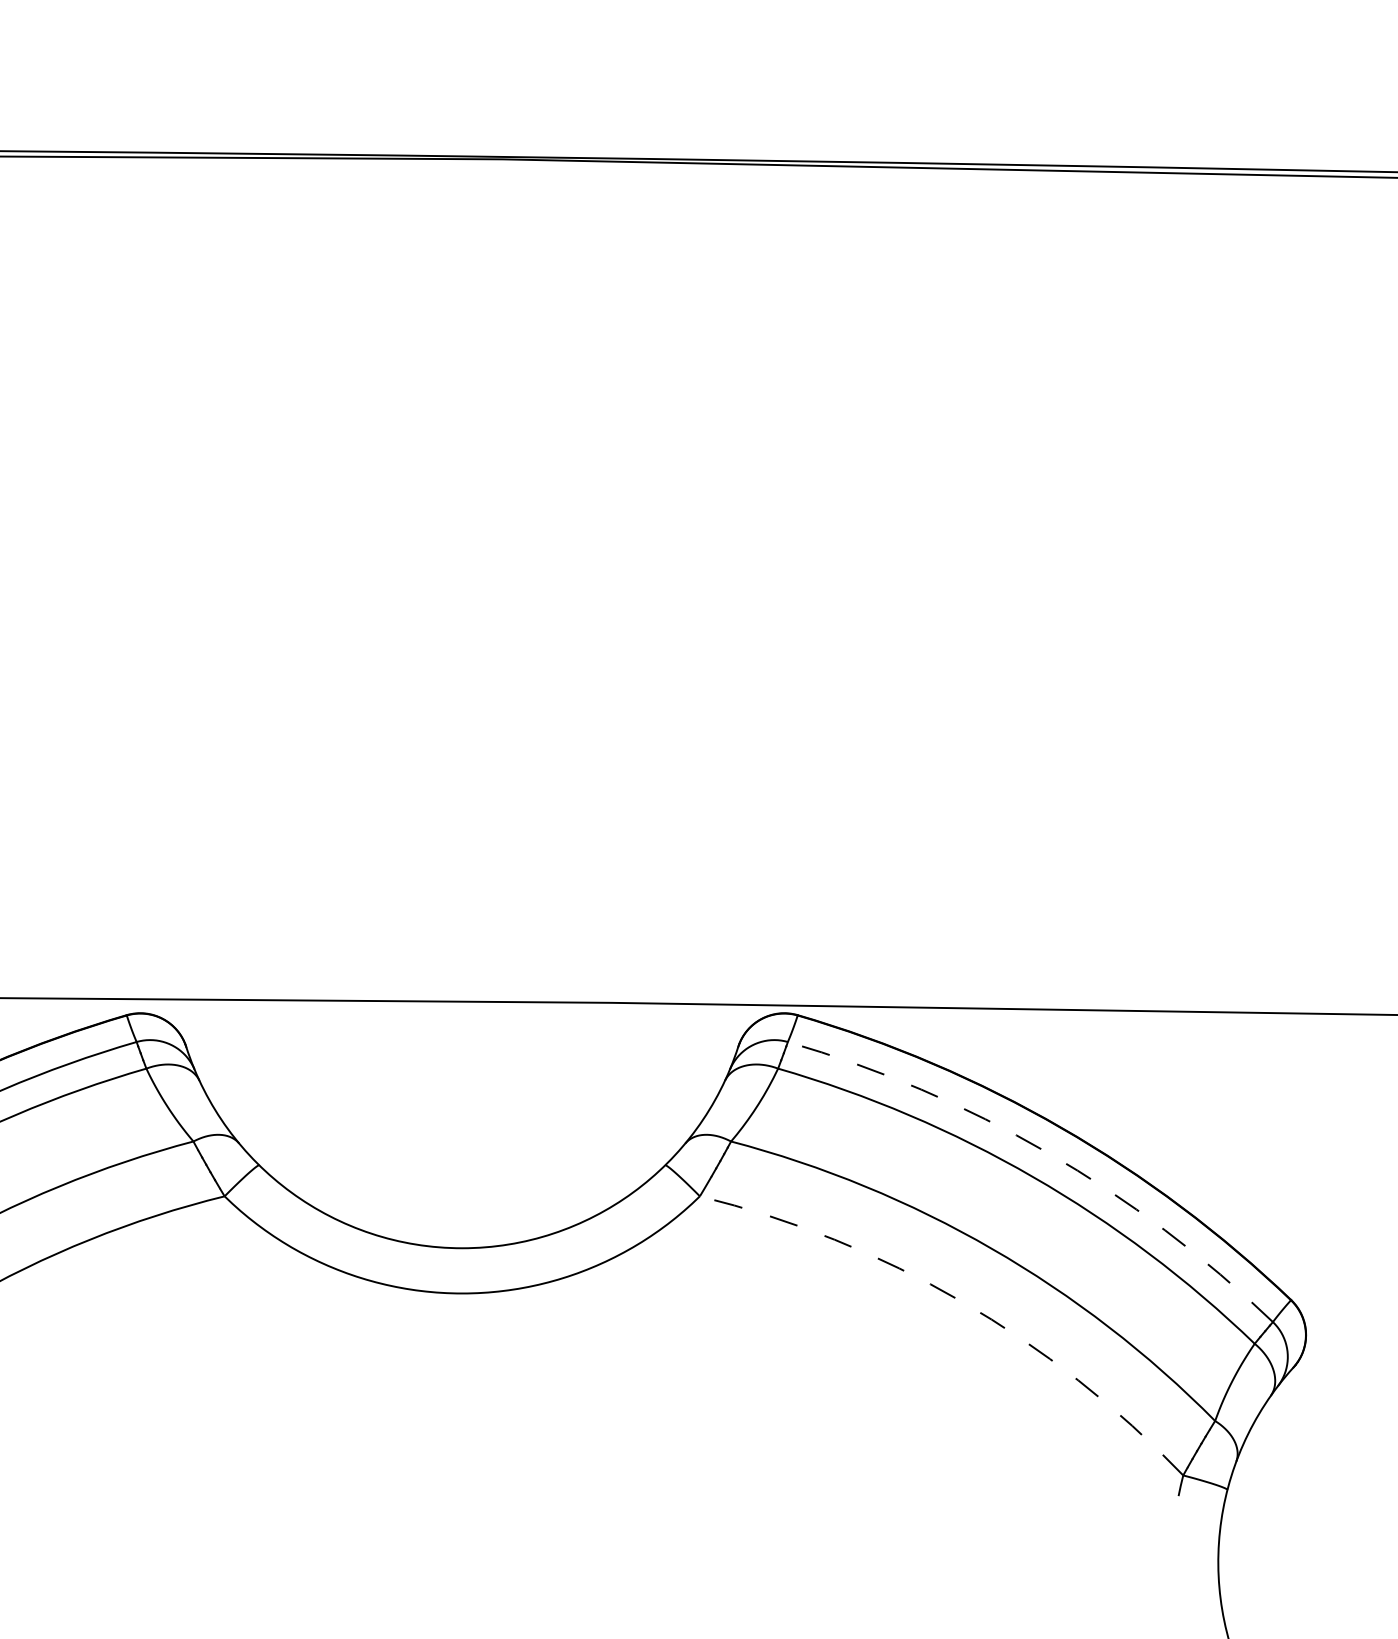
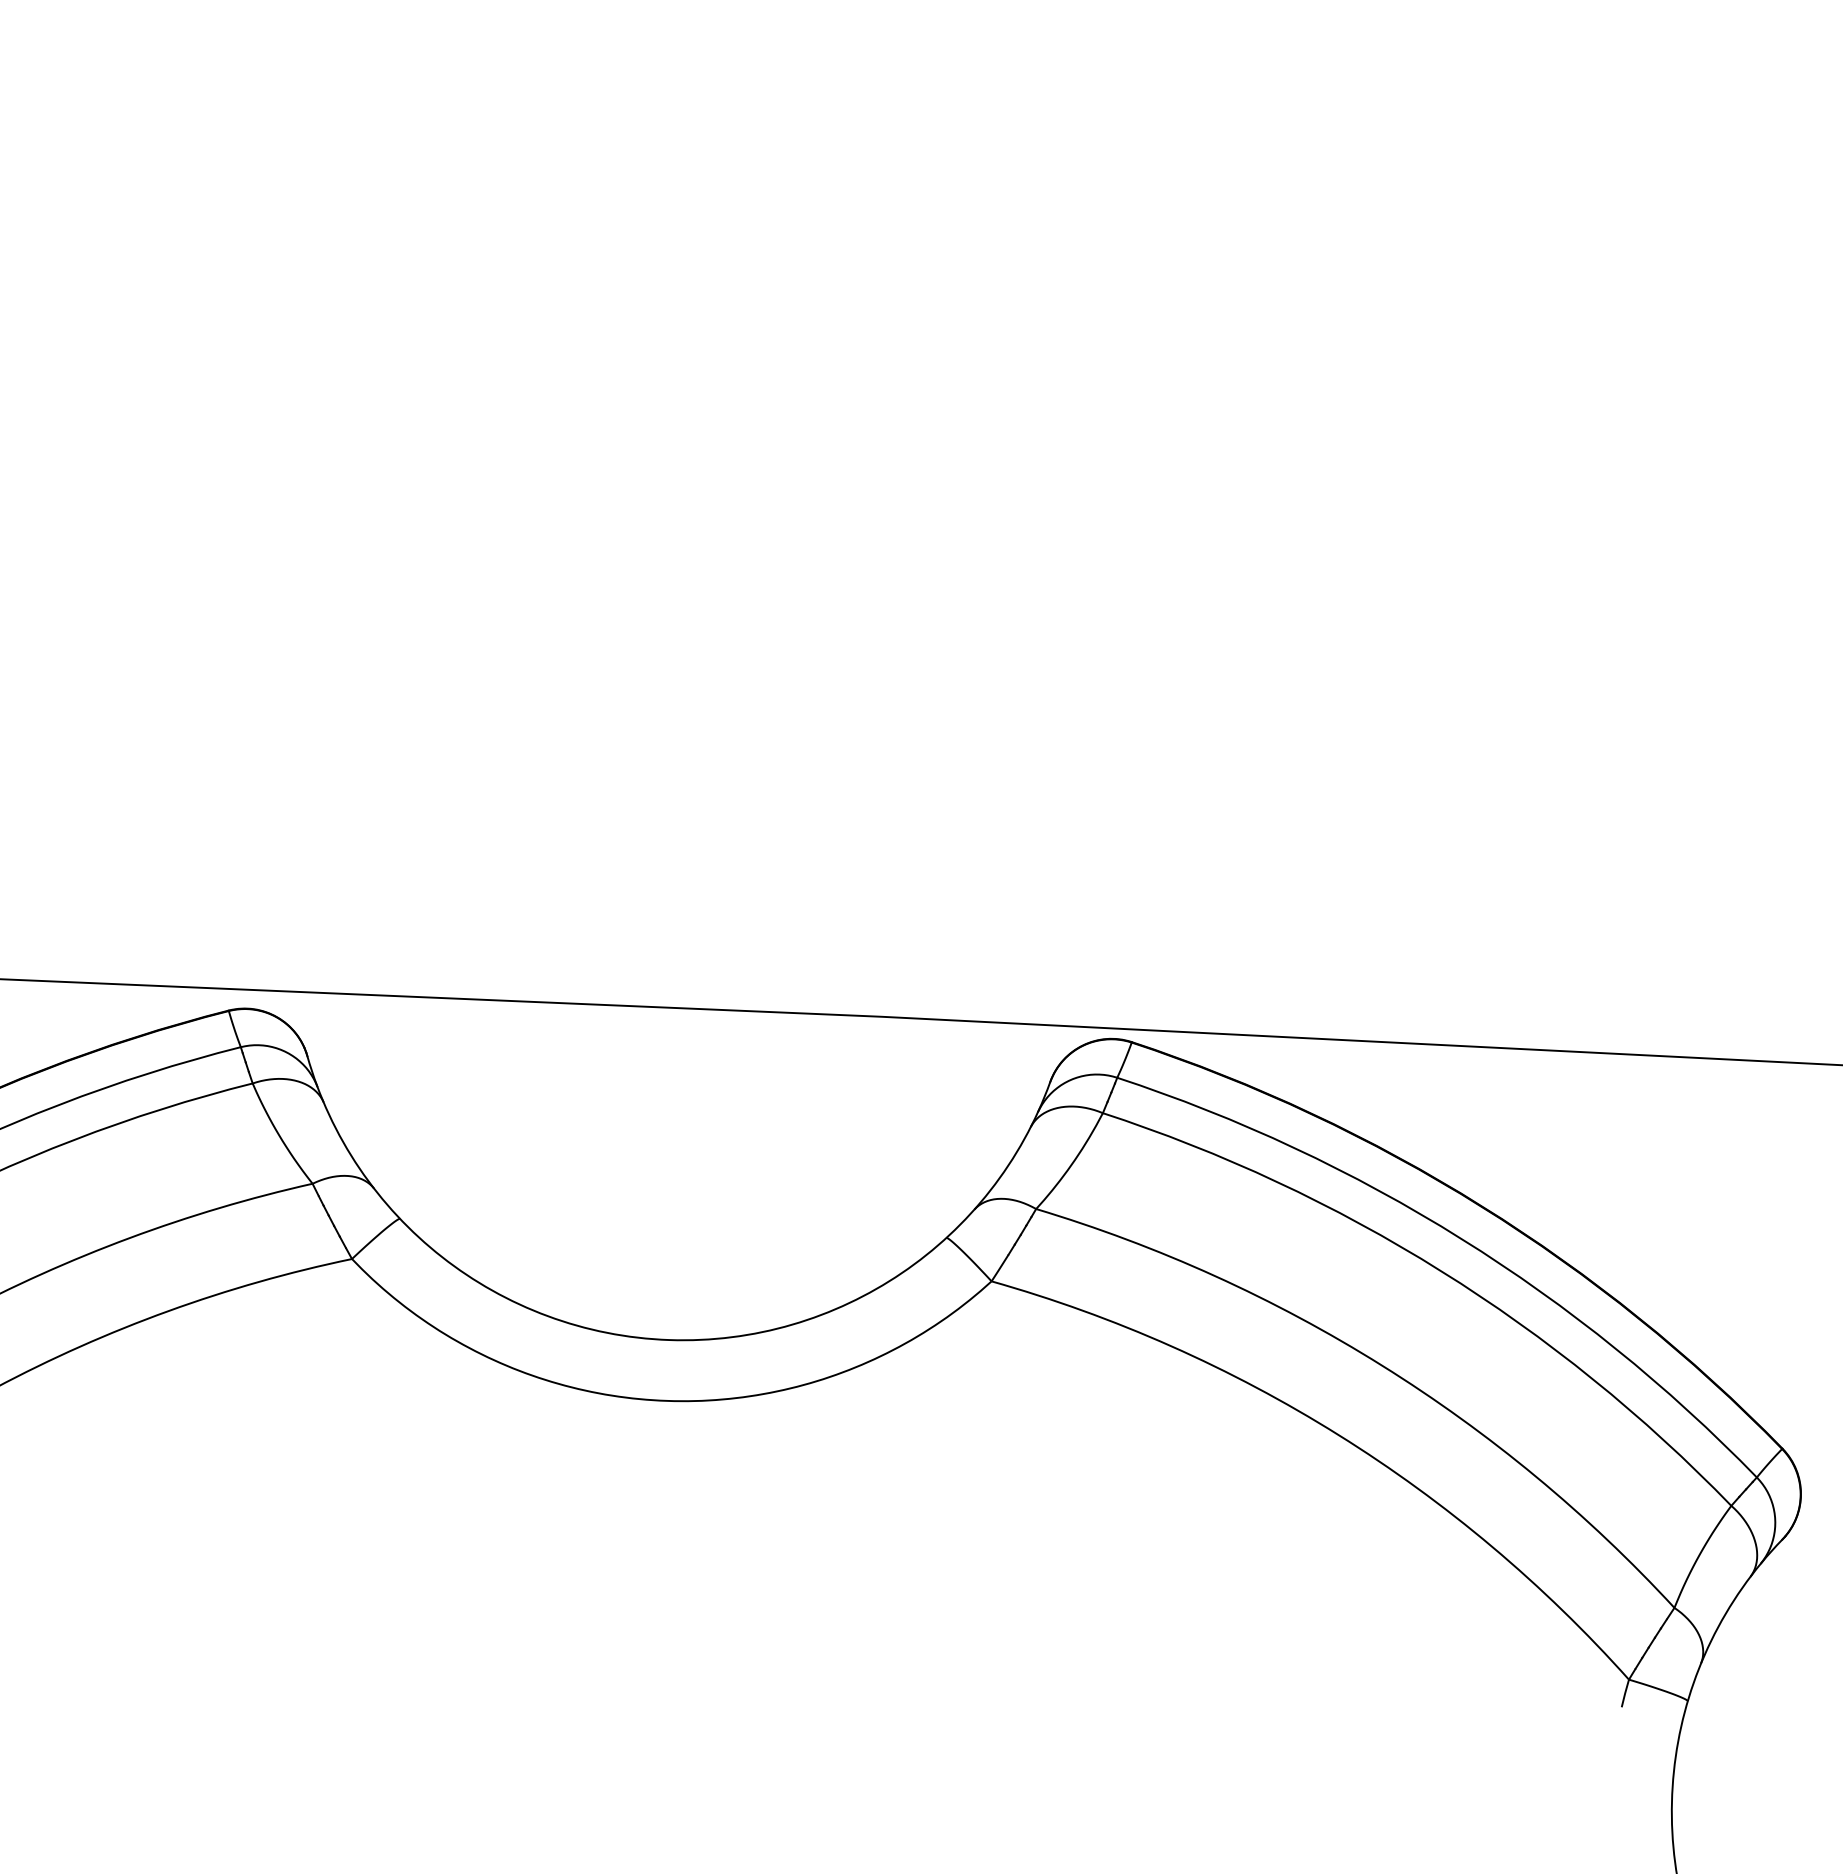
arc: (1047, 1152) -> (1461, 1238), dashed -> solid
arc: (961, 1301) -> (1338, 1435), dashed -> solid

